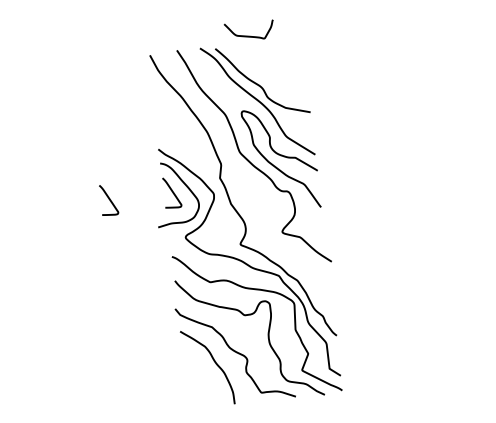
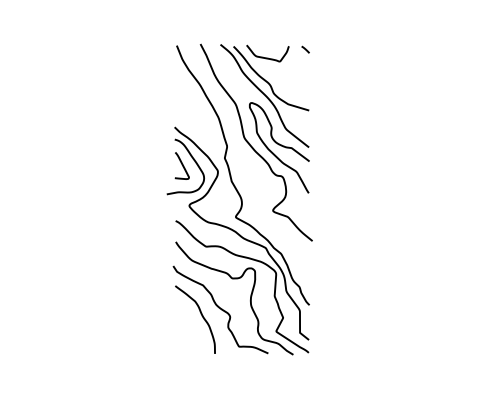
curve: (249, 35) -> (267, 57), moved
curve: (298, 42) -> (305, 49), added
curve: (107, 198) -> (126, 164), removed

